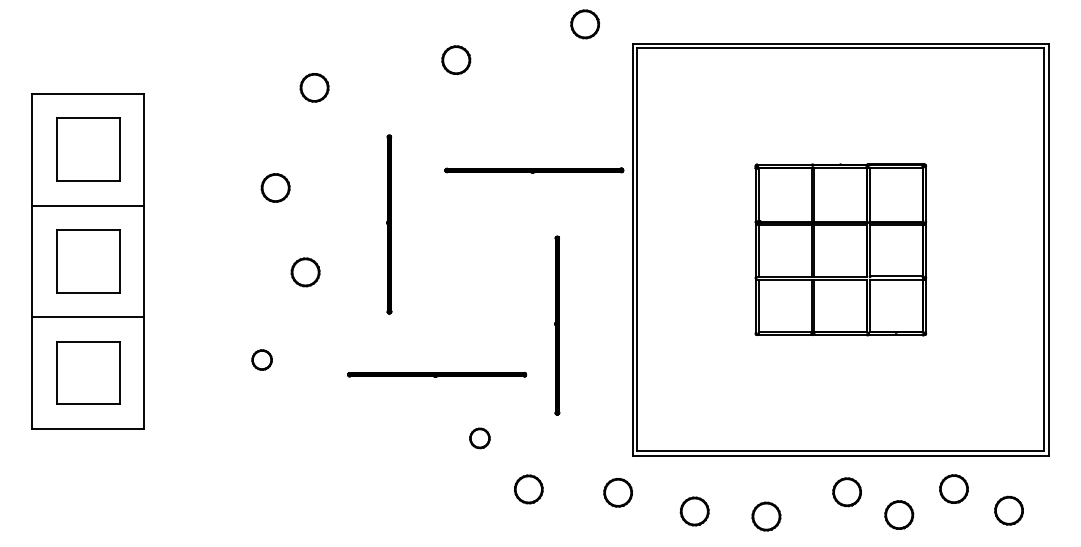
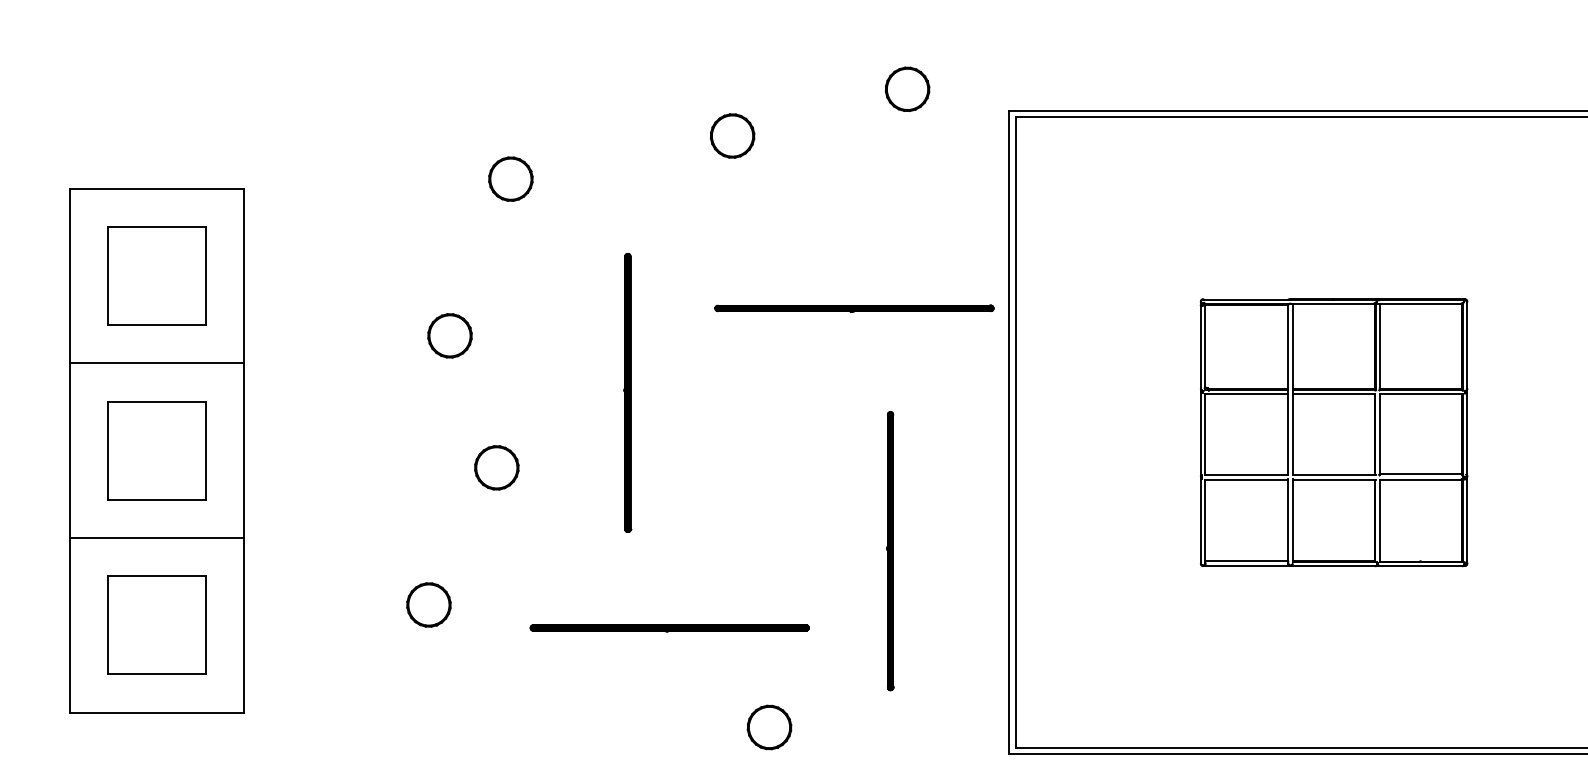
part: (585, 24) -> (908, 89), moved
part: (261, 359) -> (427, 604), size x1.43
part: (437, 374) -> (670, 627), moved
part: (479, 438) -> (768, 727), size x1.43

